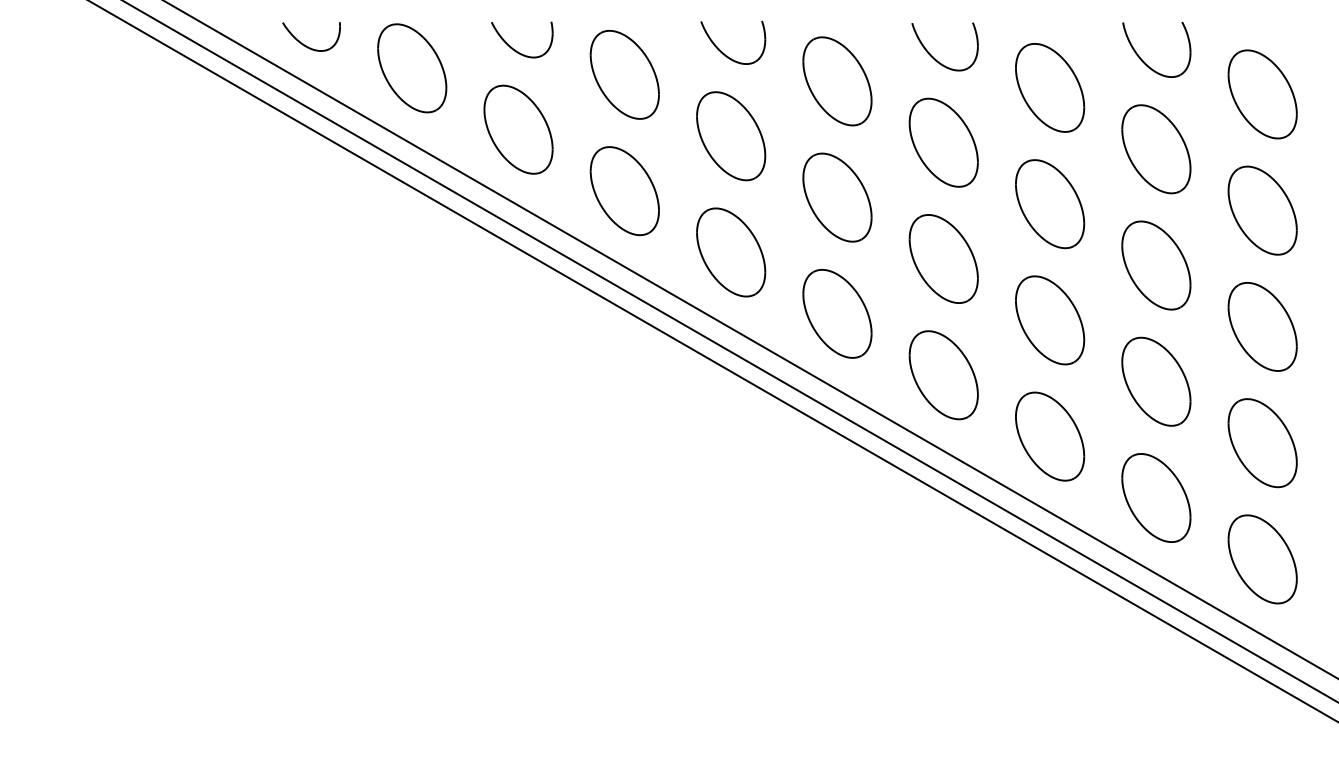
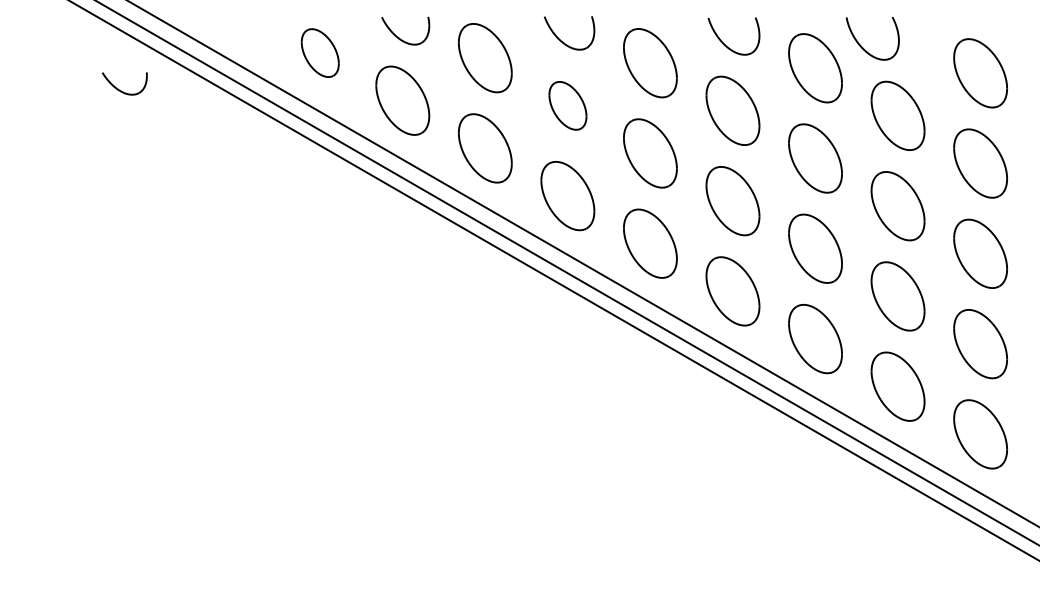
part: (306, 45) -> (120, 90), moved
part: (1144, 61) -> (863, 47), moved
part: (412, 68) -> (320, 53), size x0.7
part: (731, 136) -> (568, 105), size x0.7

